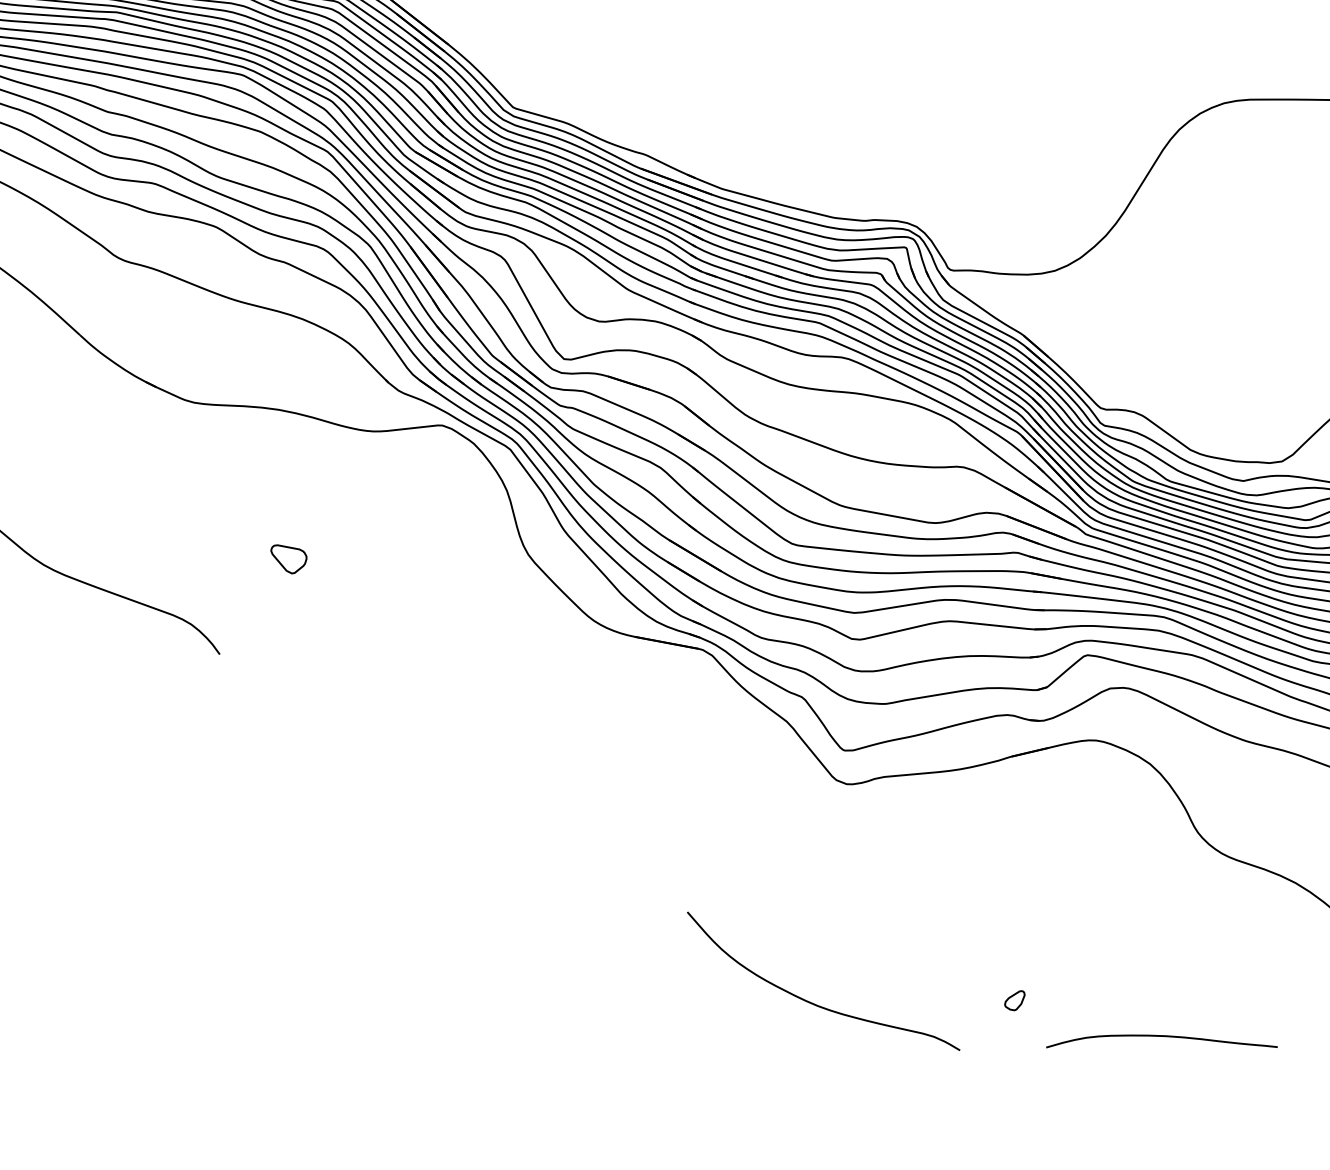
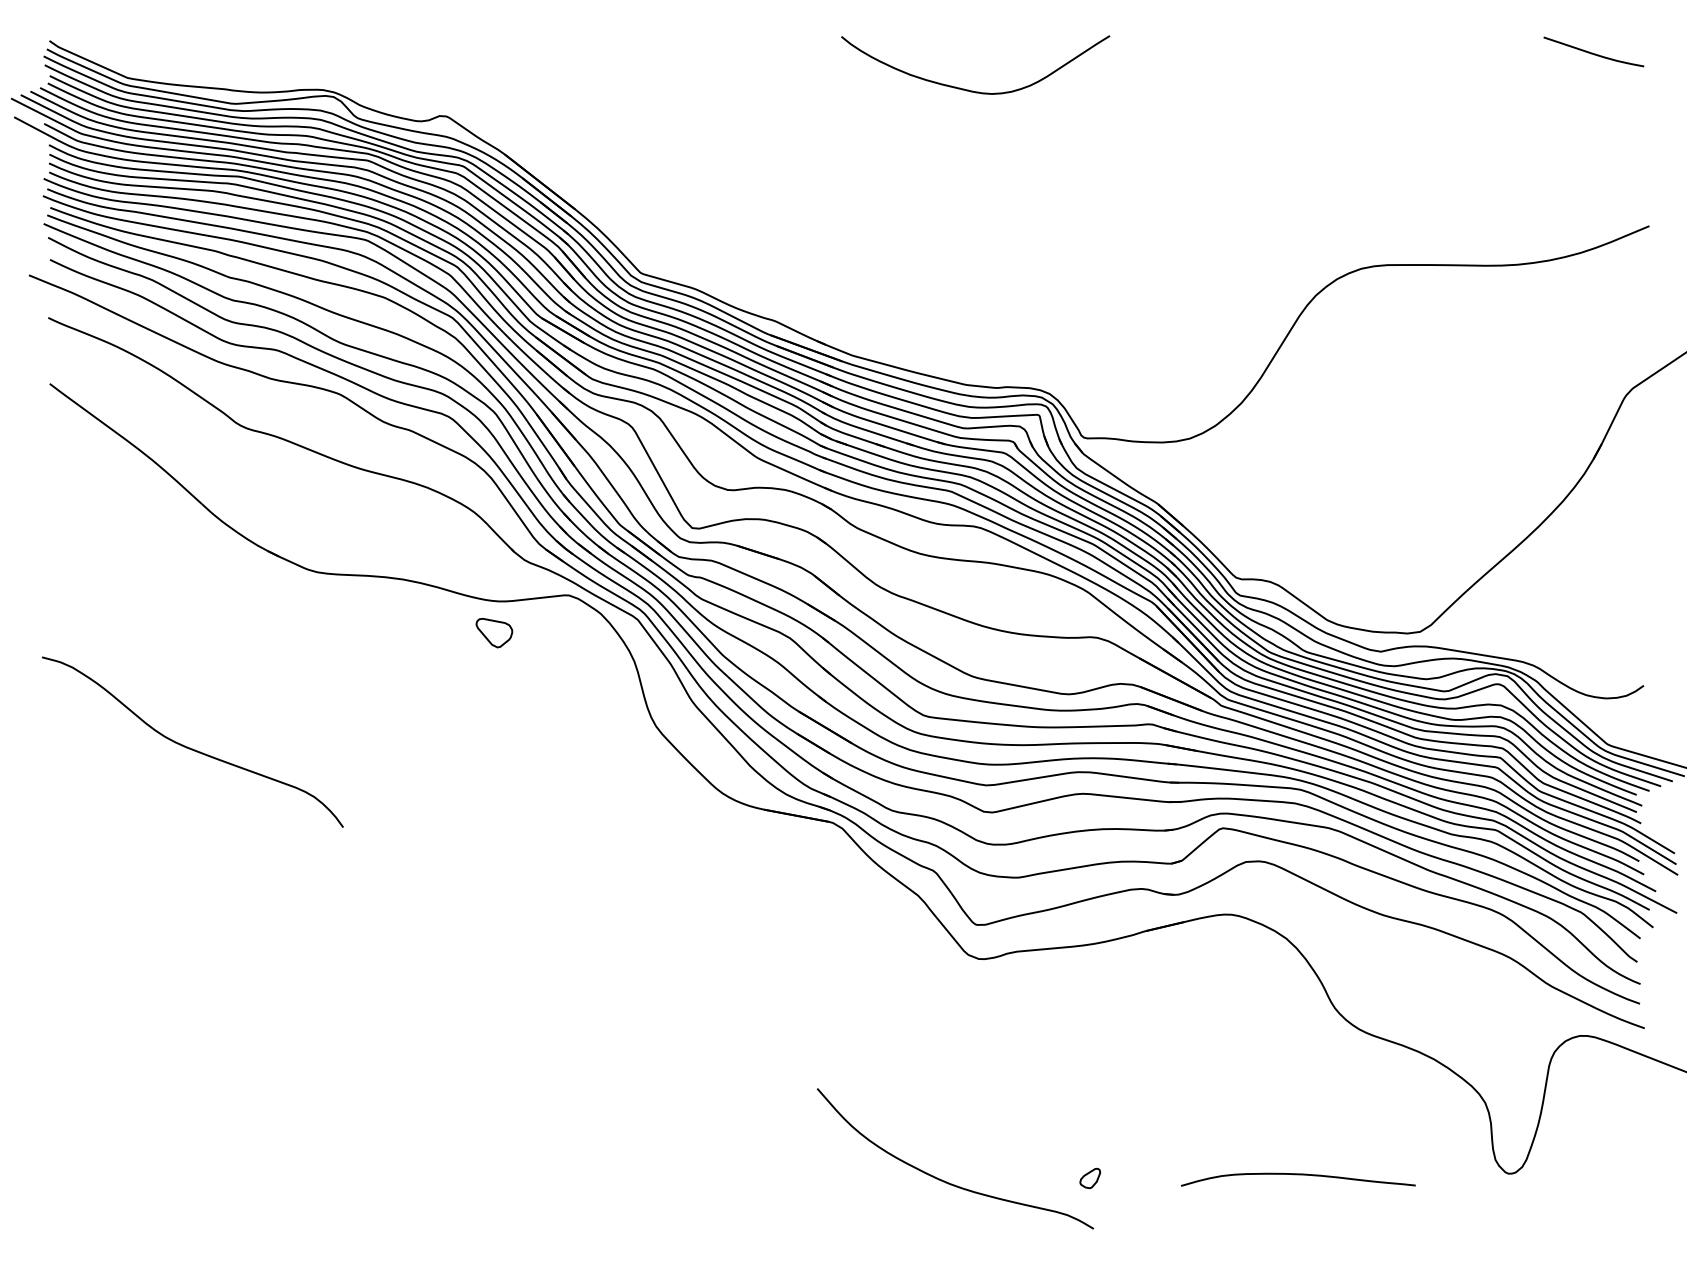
part: (289, 559) -> (494, 633), moved
part: (1015, 1000) -> (1090, 1178), moved
curve: (1162, 1037) -> (1298, 1175), moved

